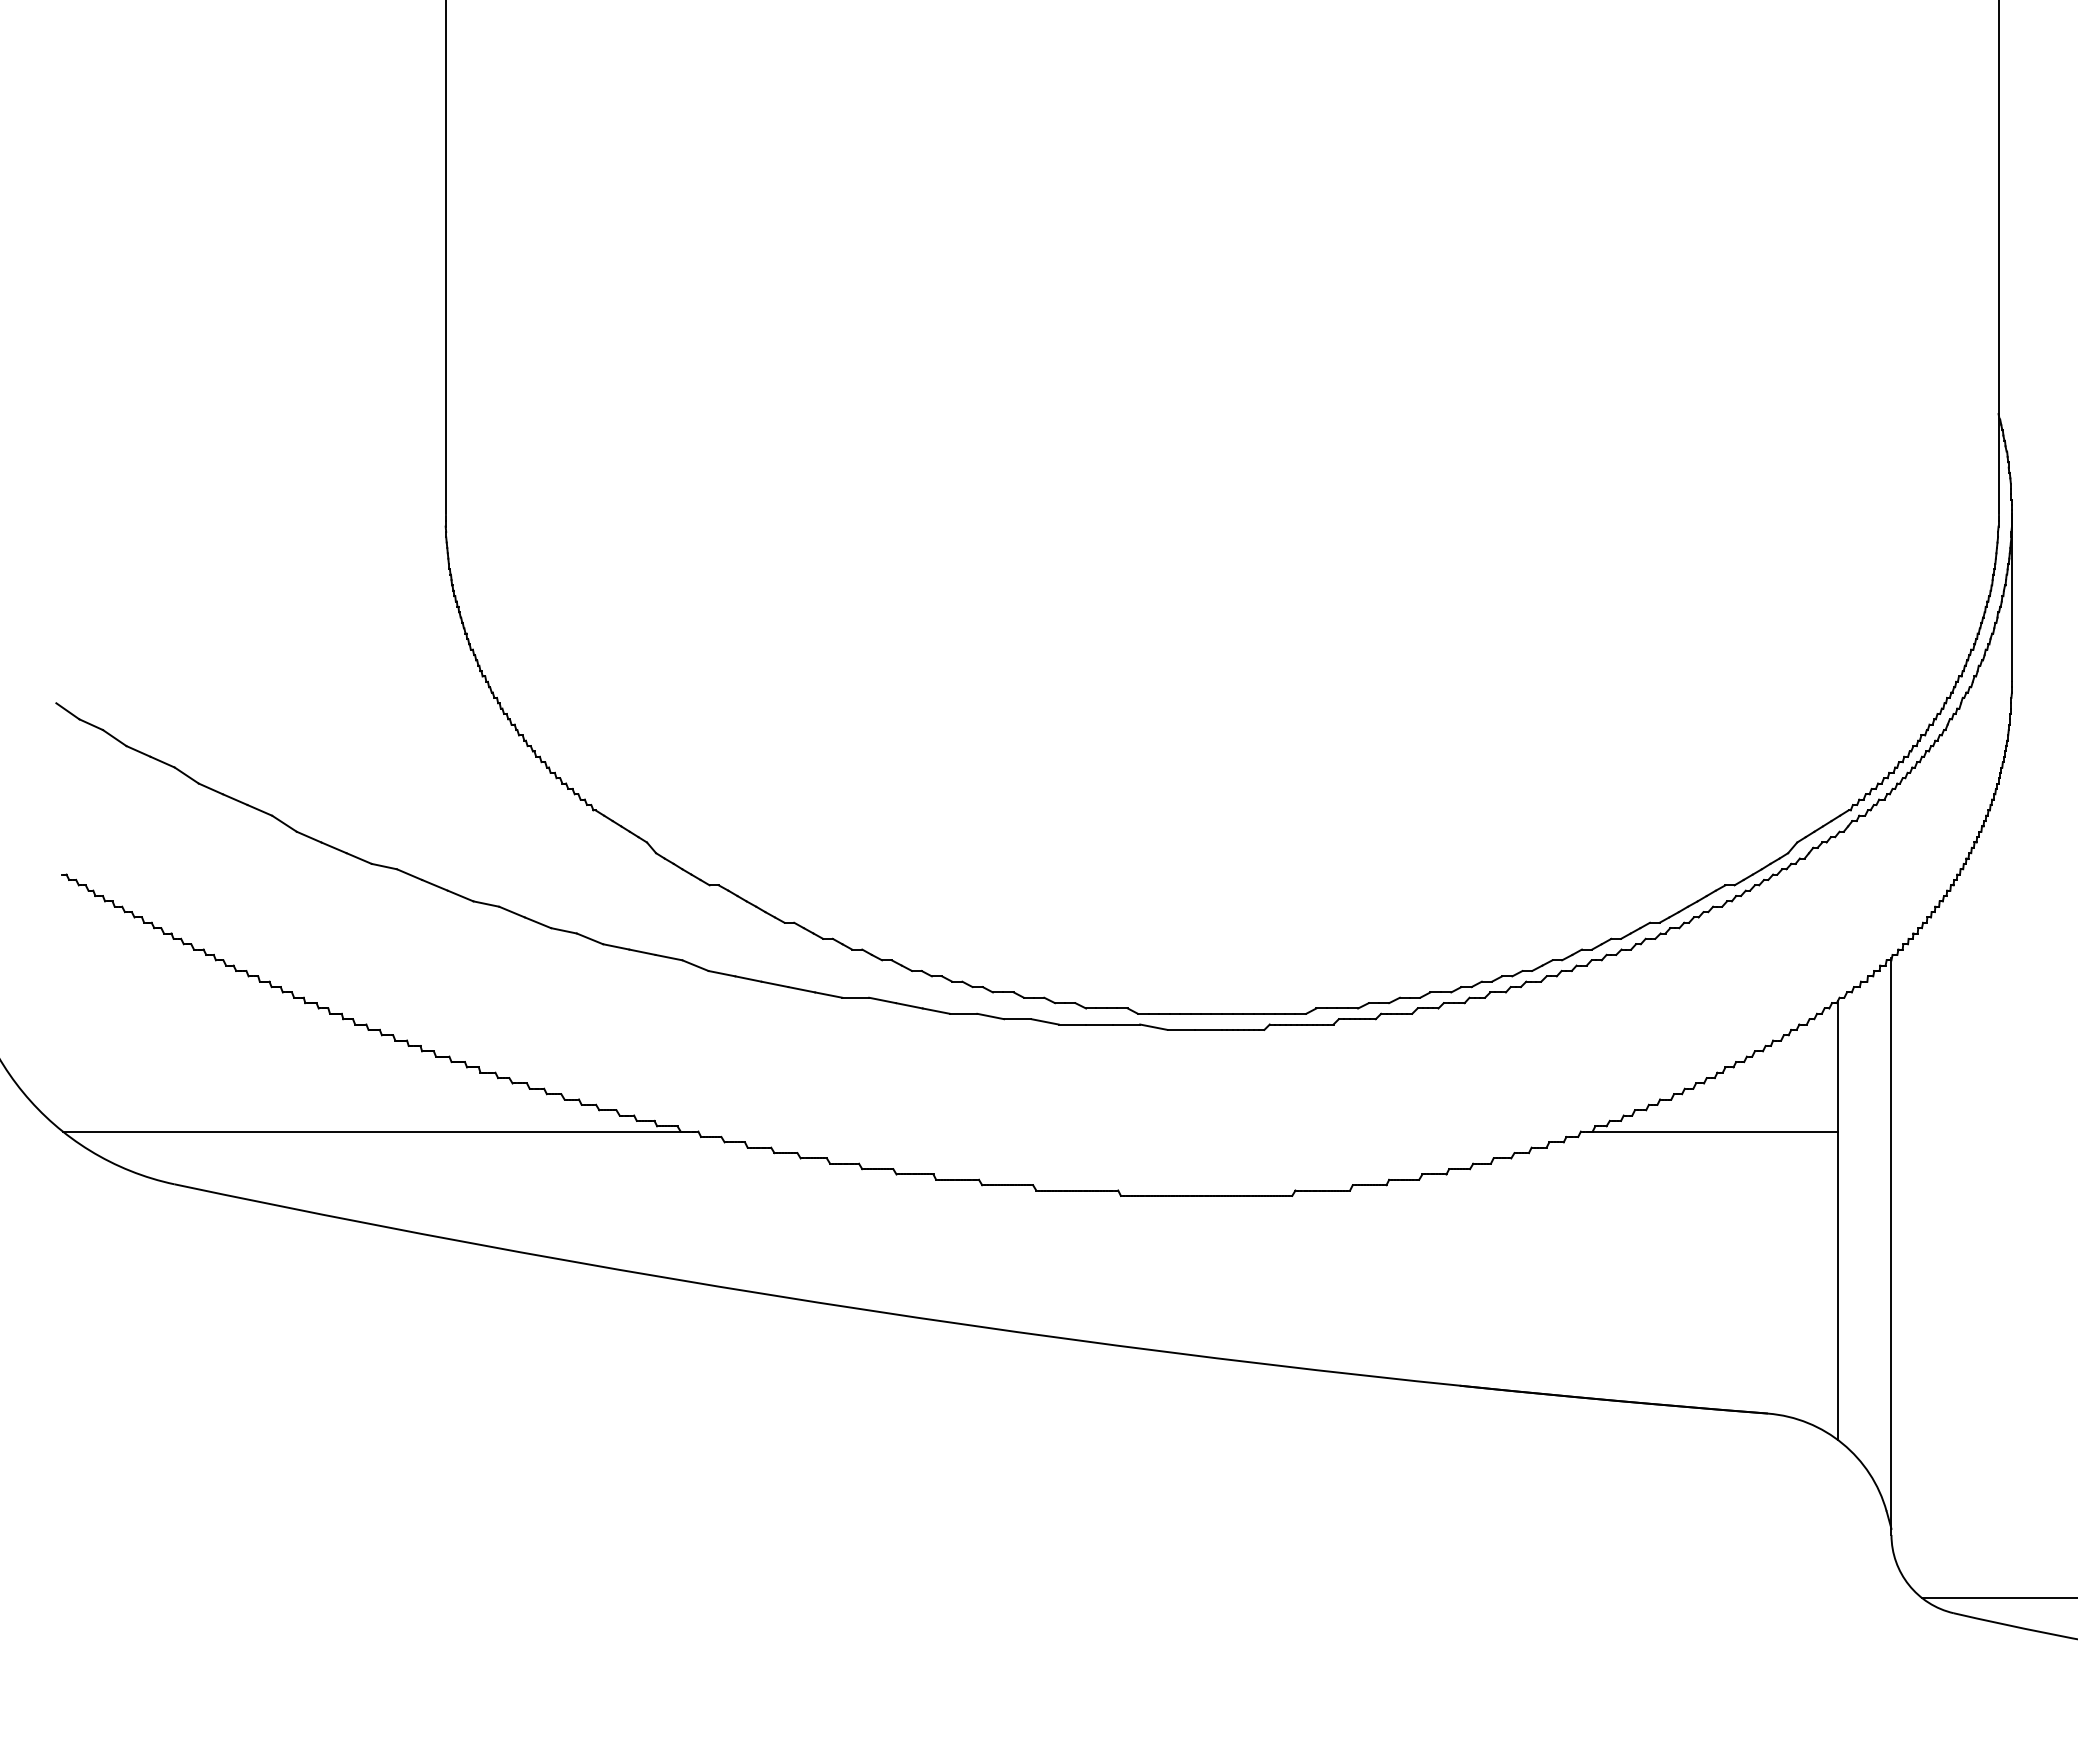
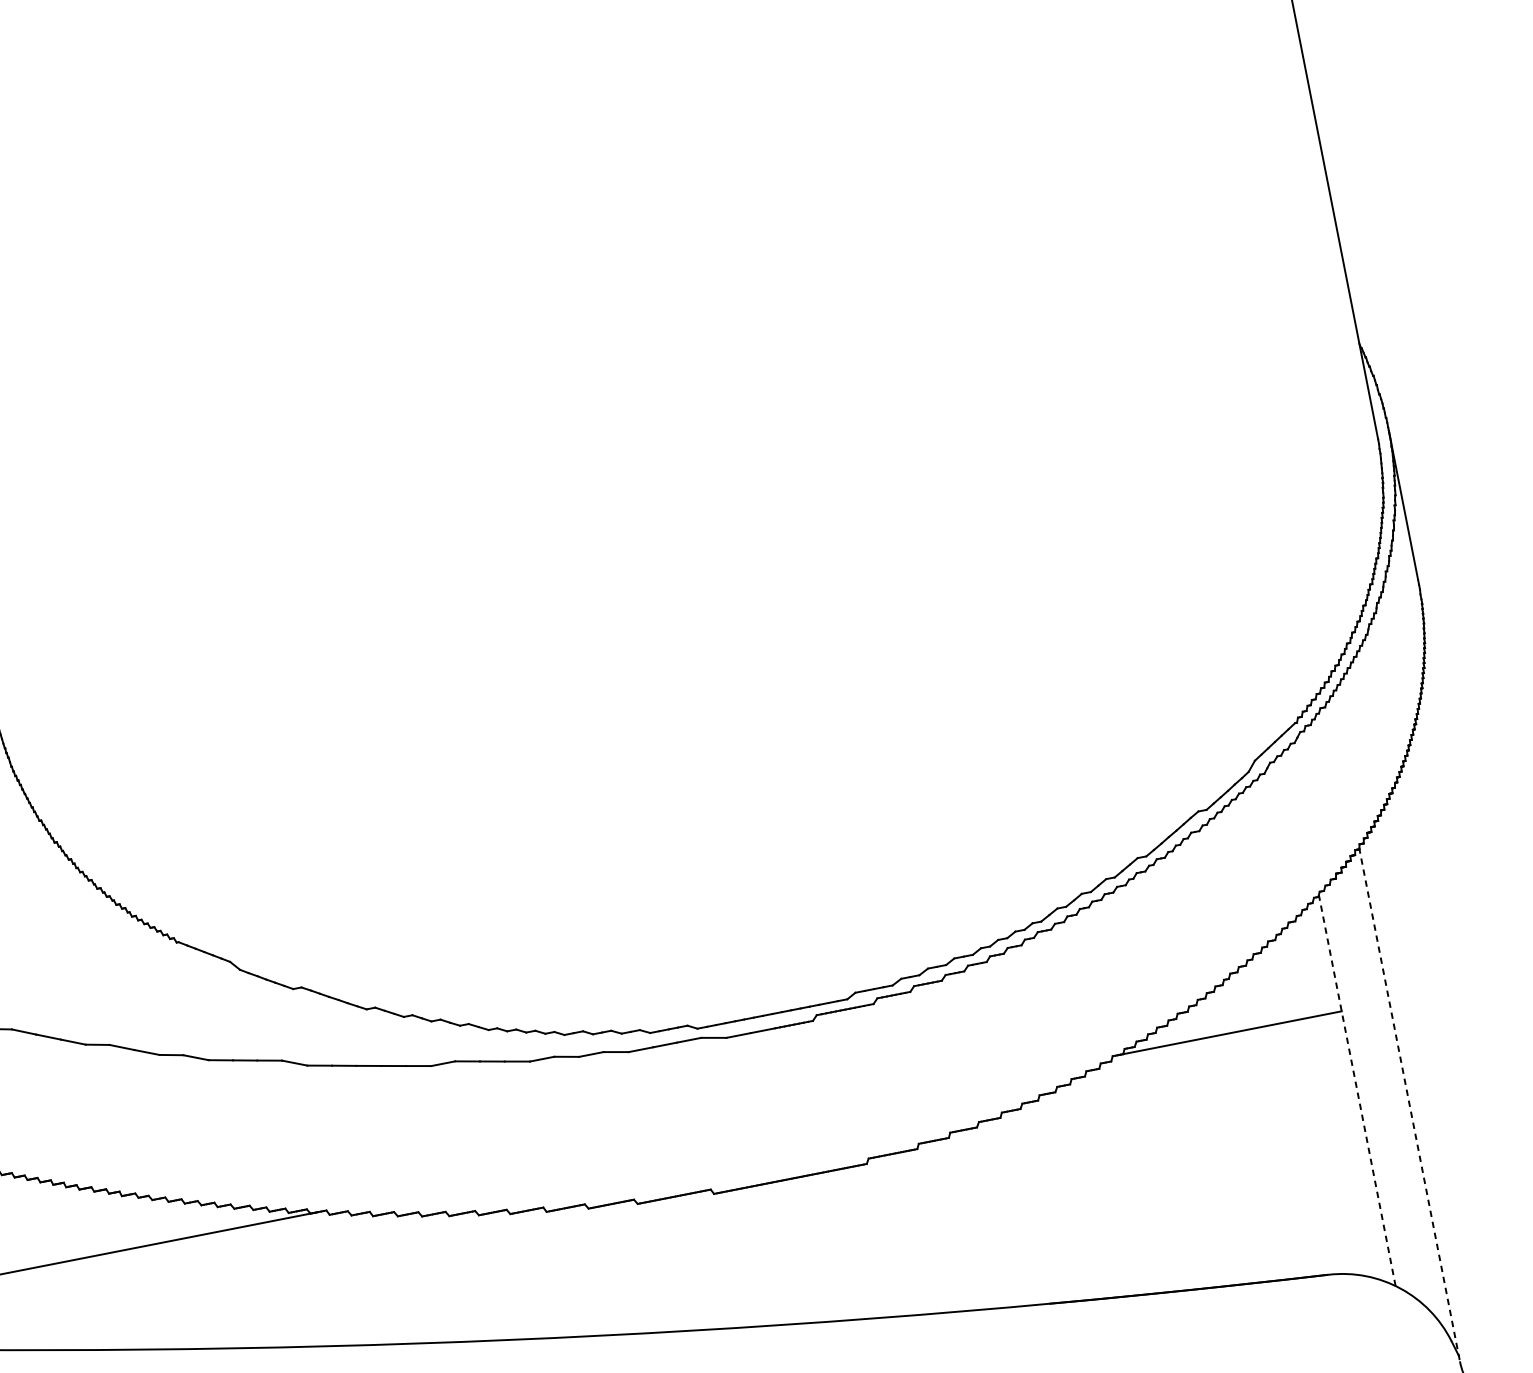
line: (1837, 1220) -> (1356, 1090), solid -> dashed
line: (1891, 1247) -> (1409, 1105), solid -> dashed

